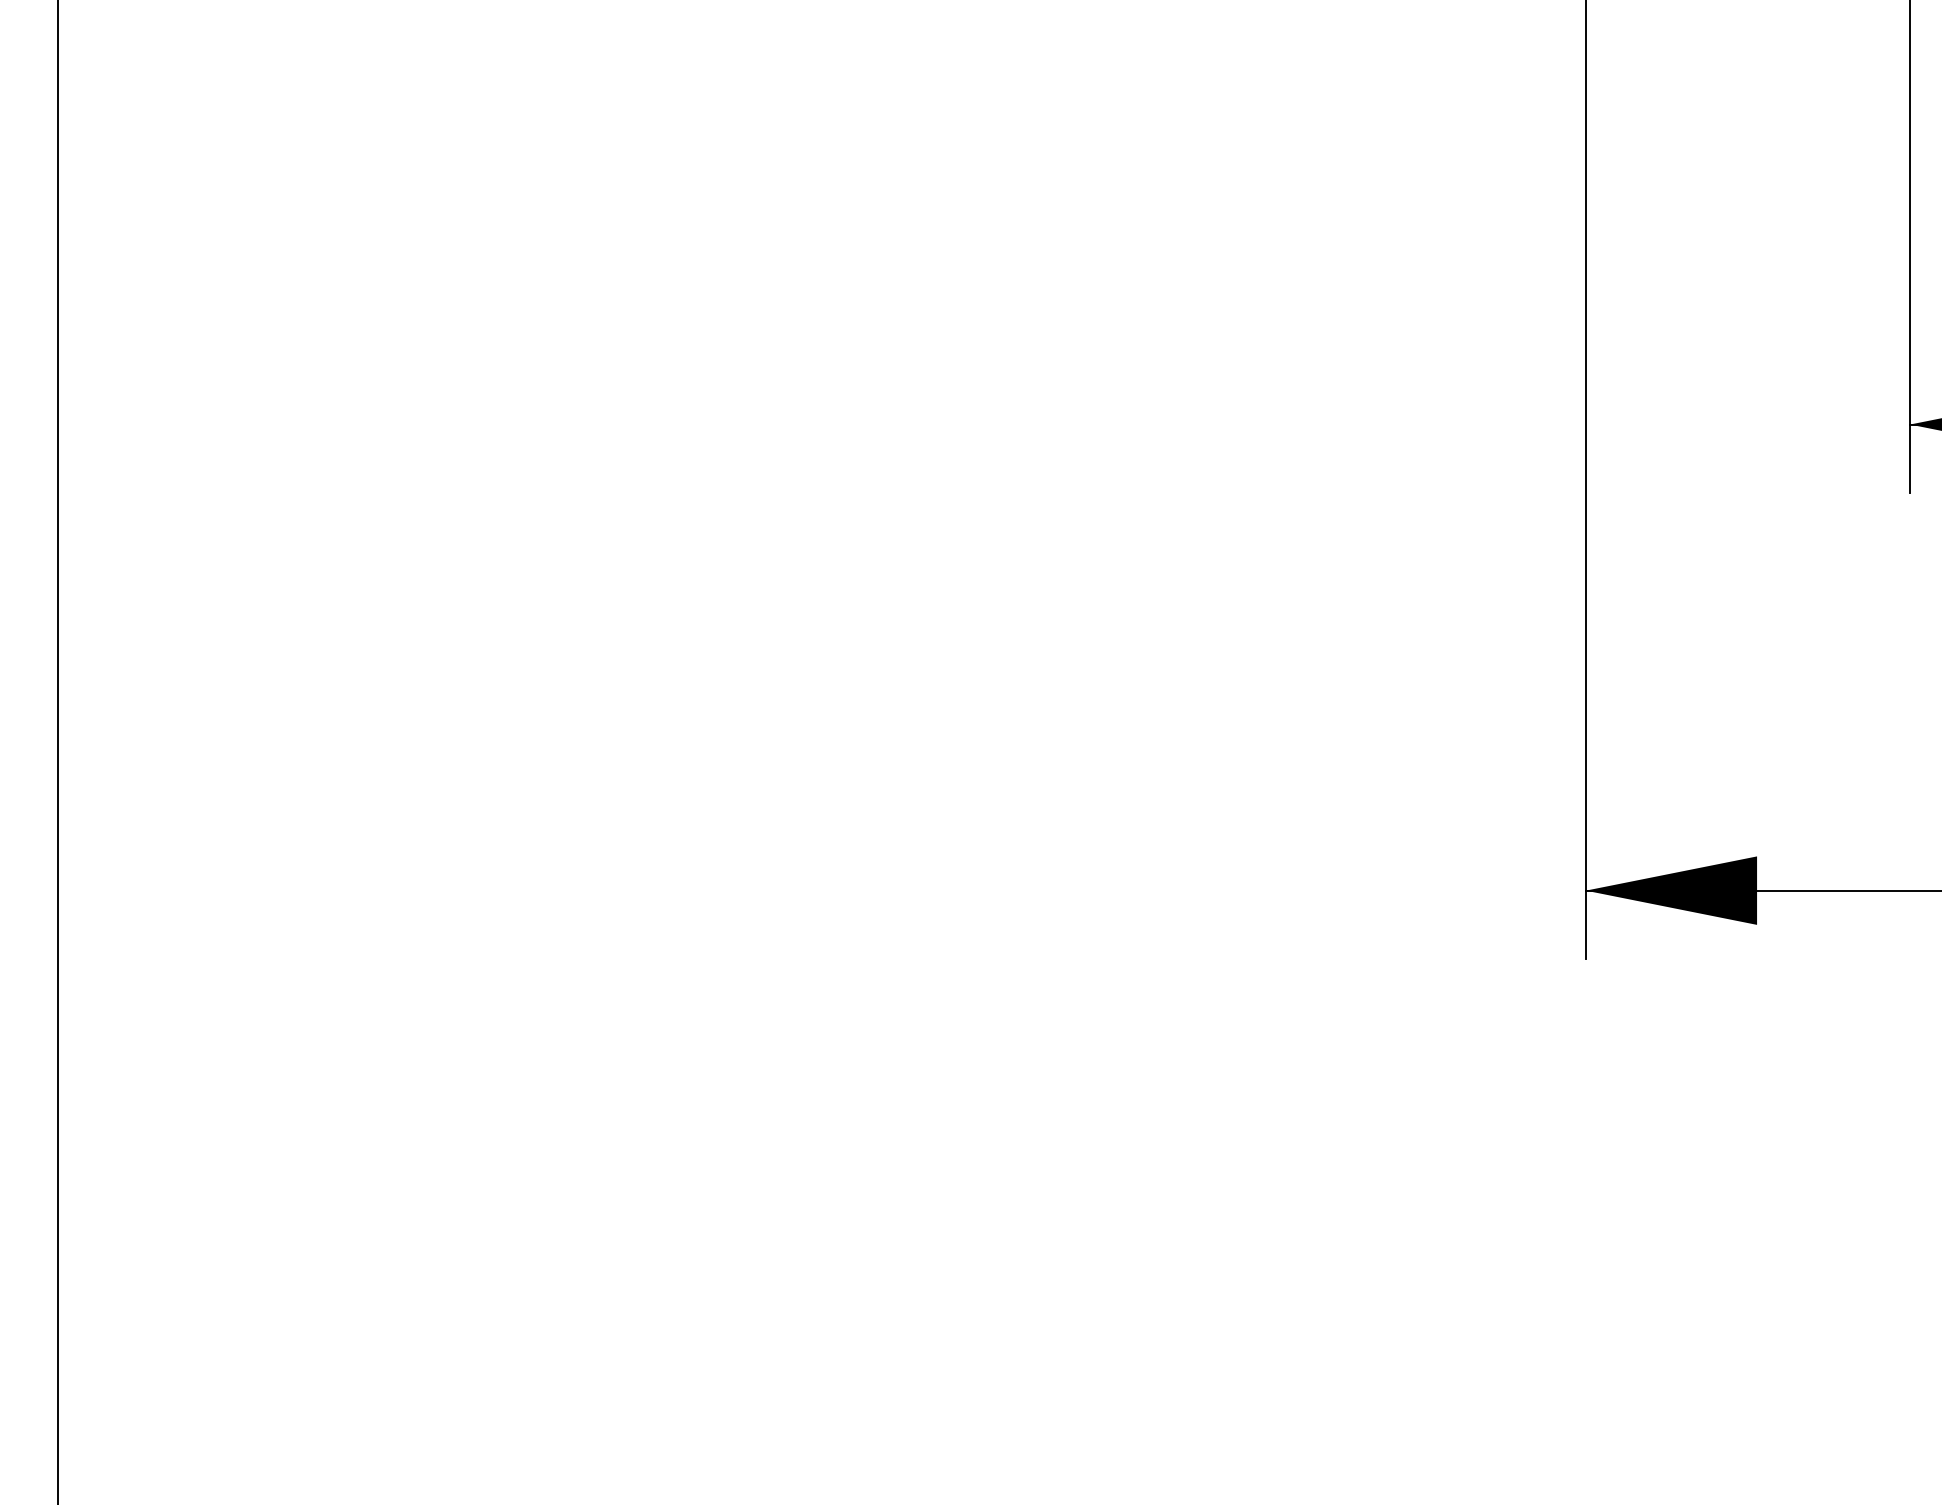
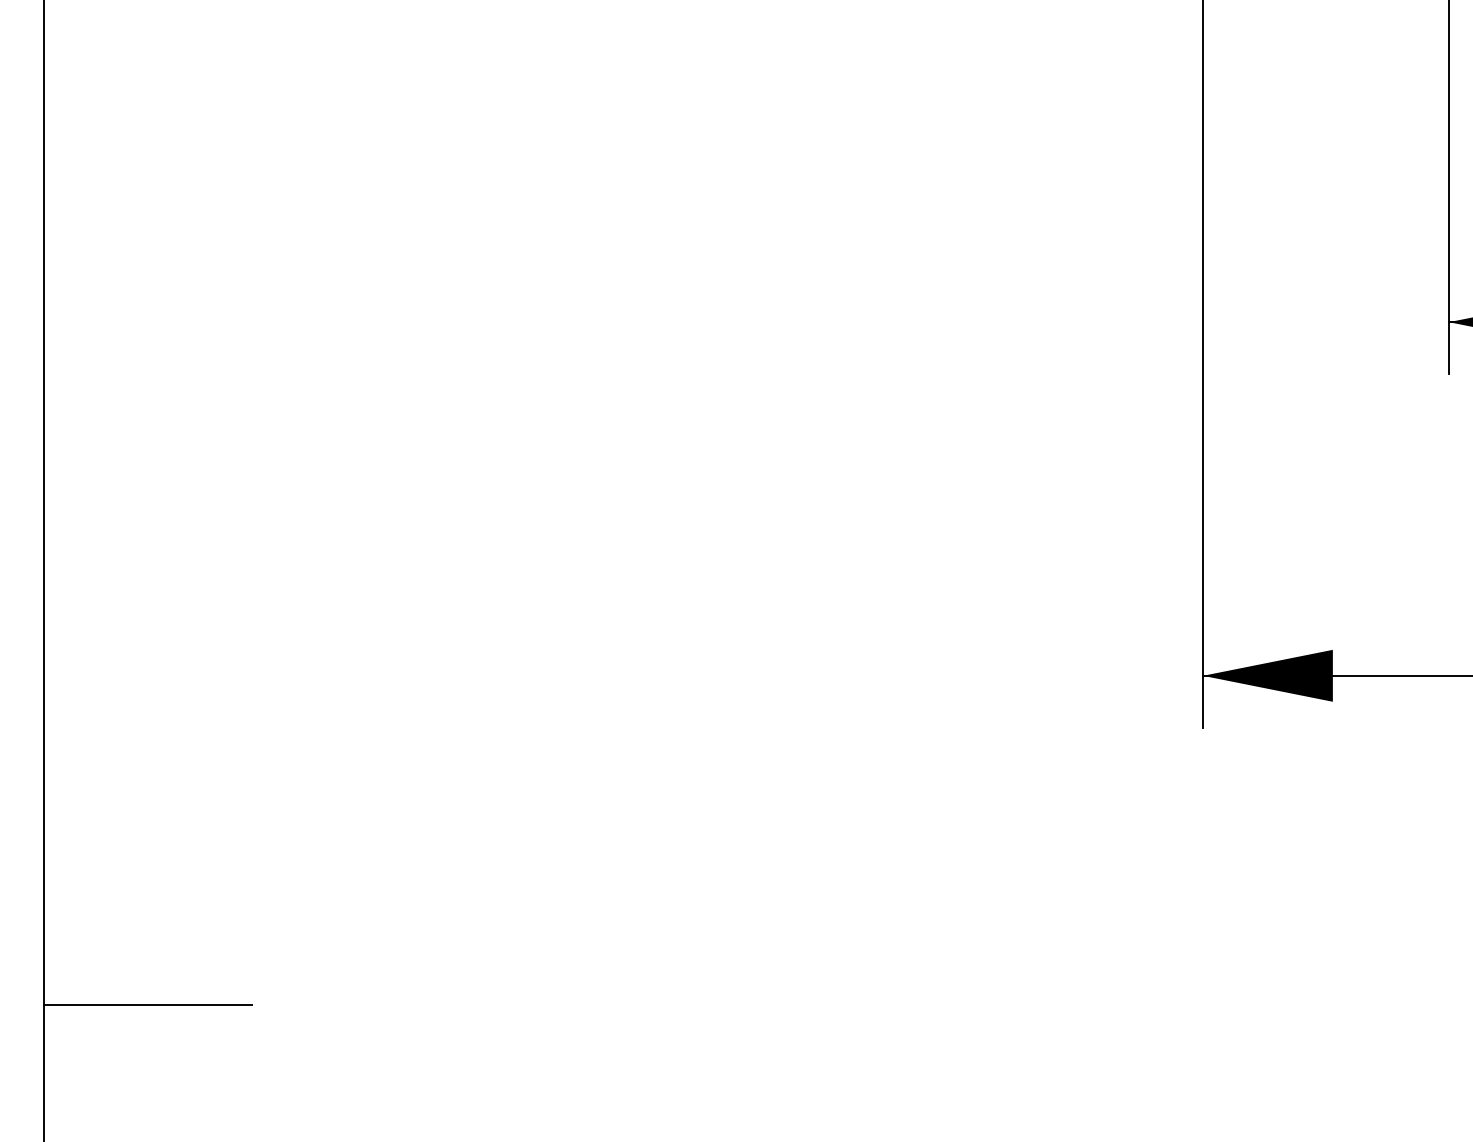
line: (195, 1323) -> (148, 1004), added

